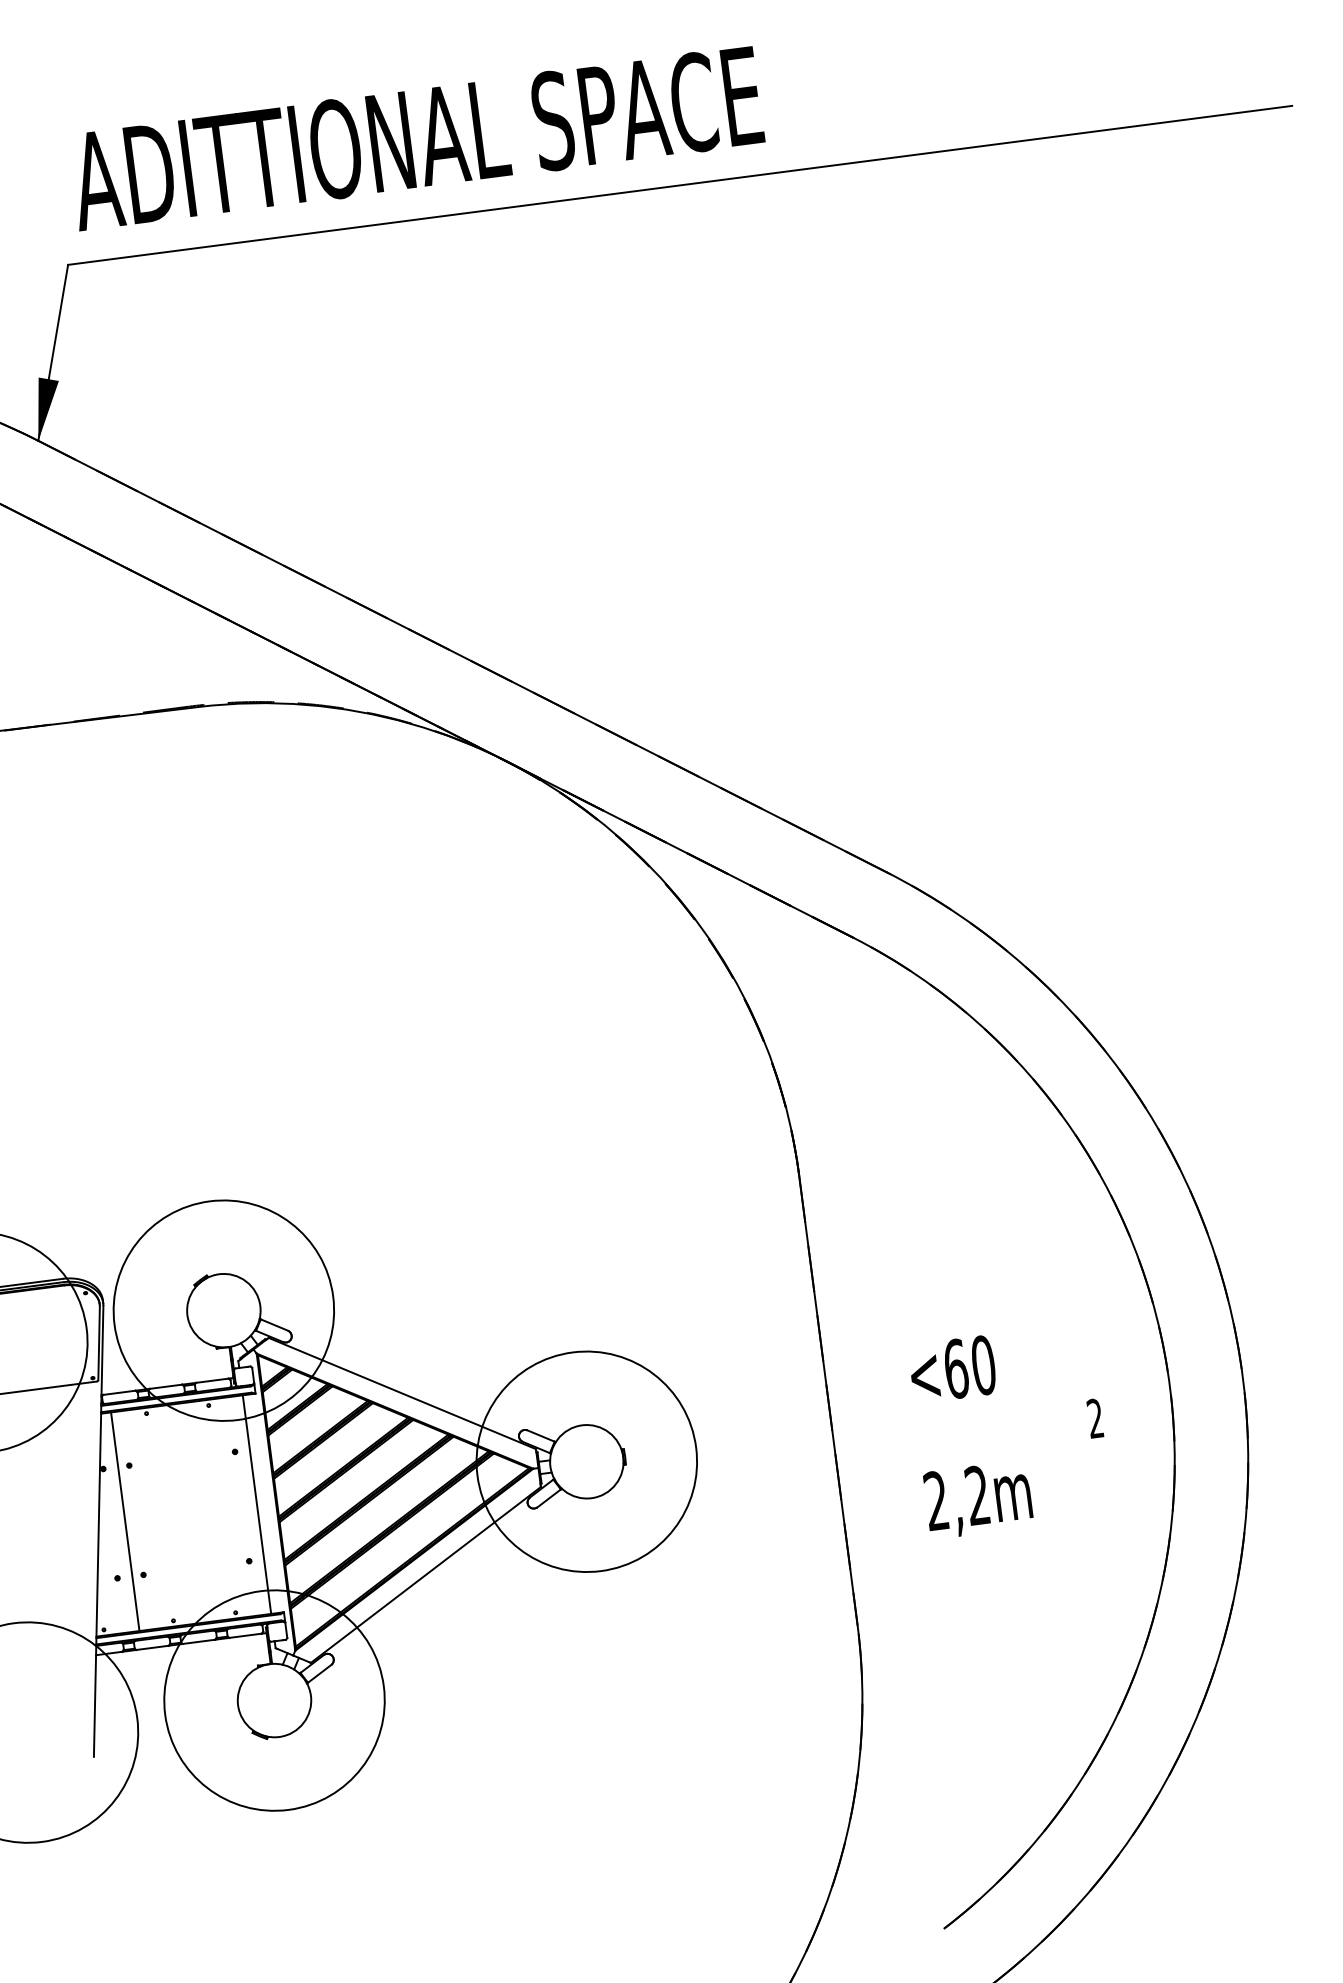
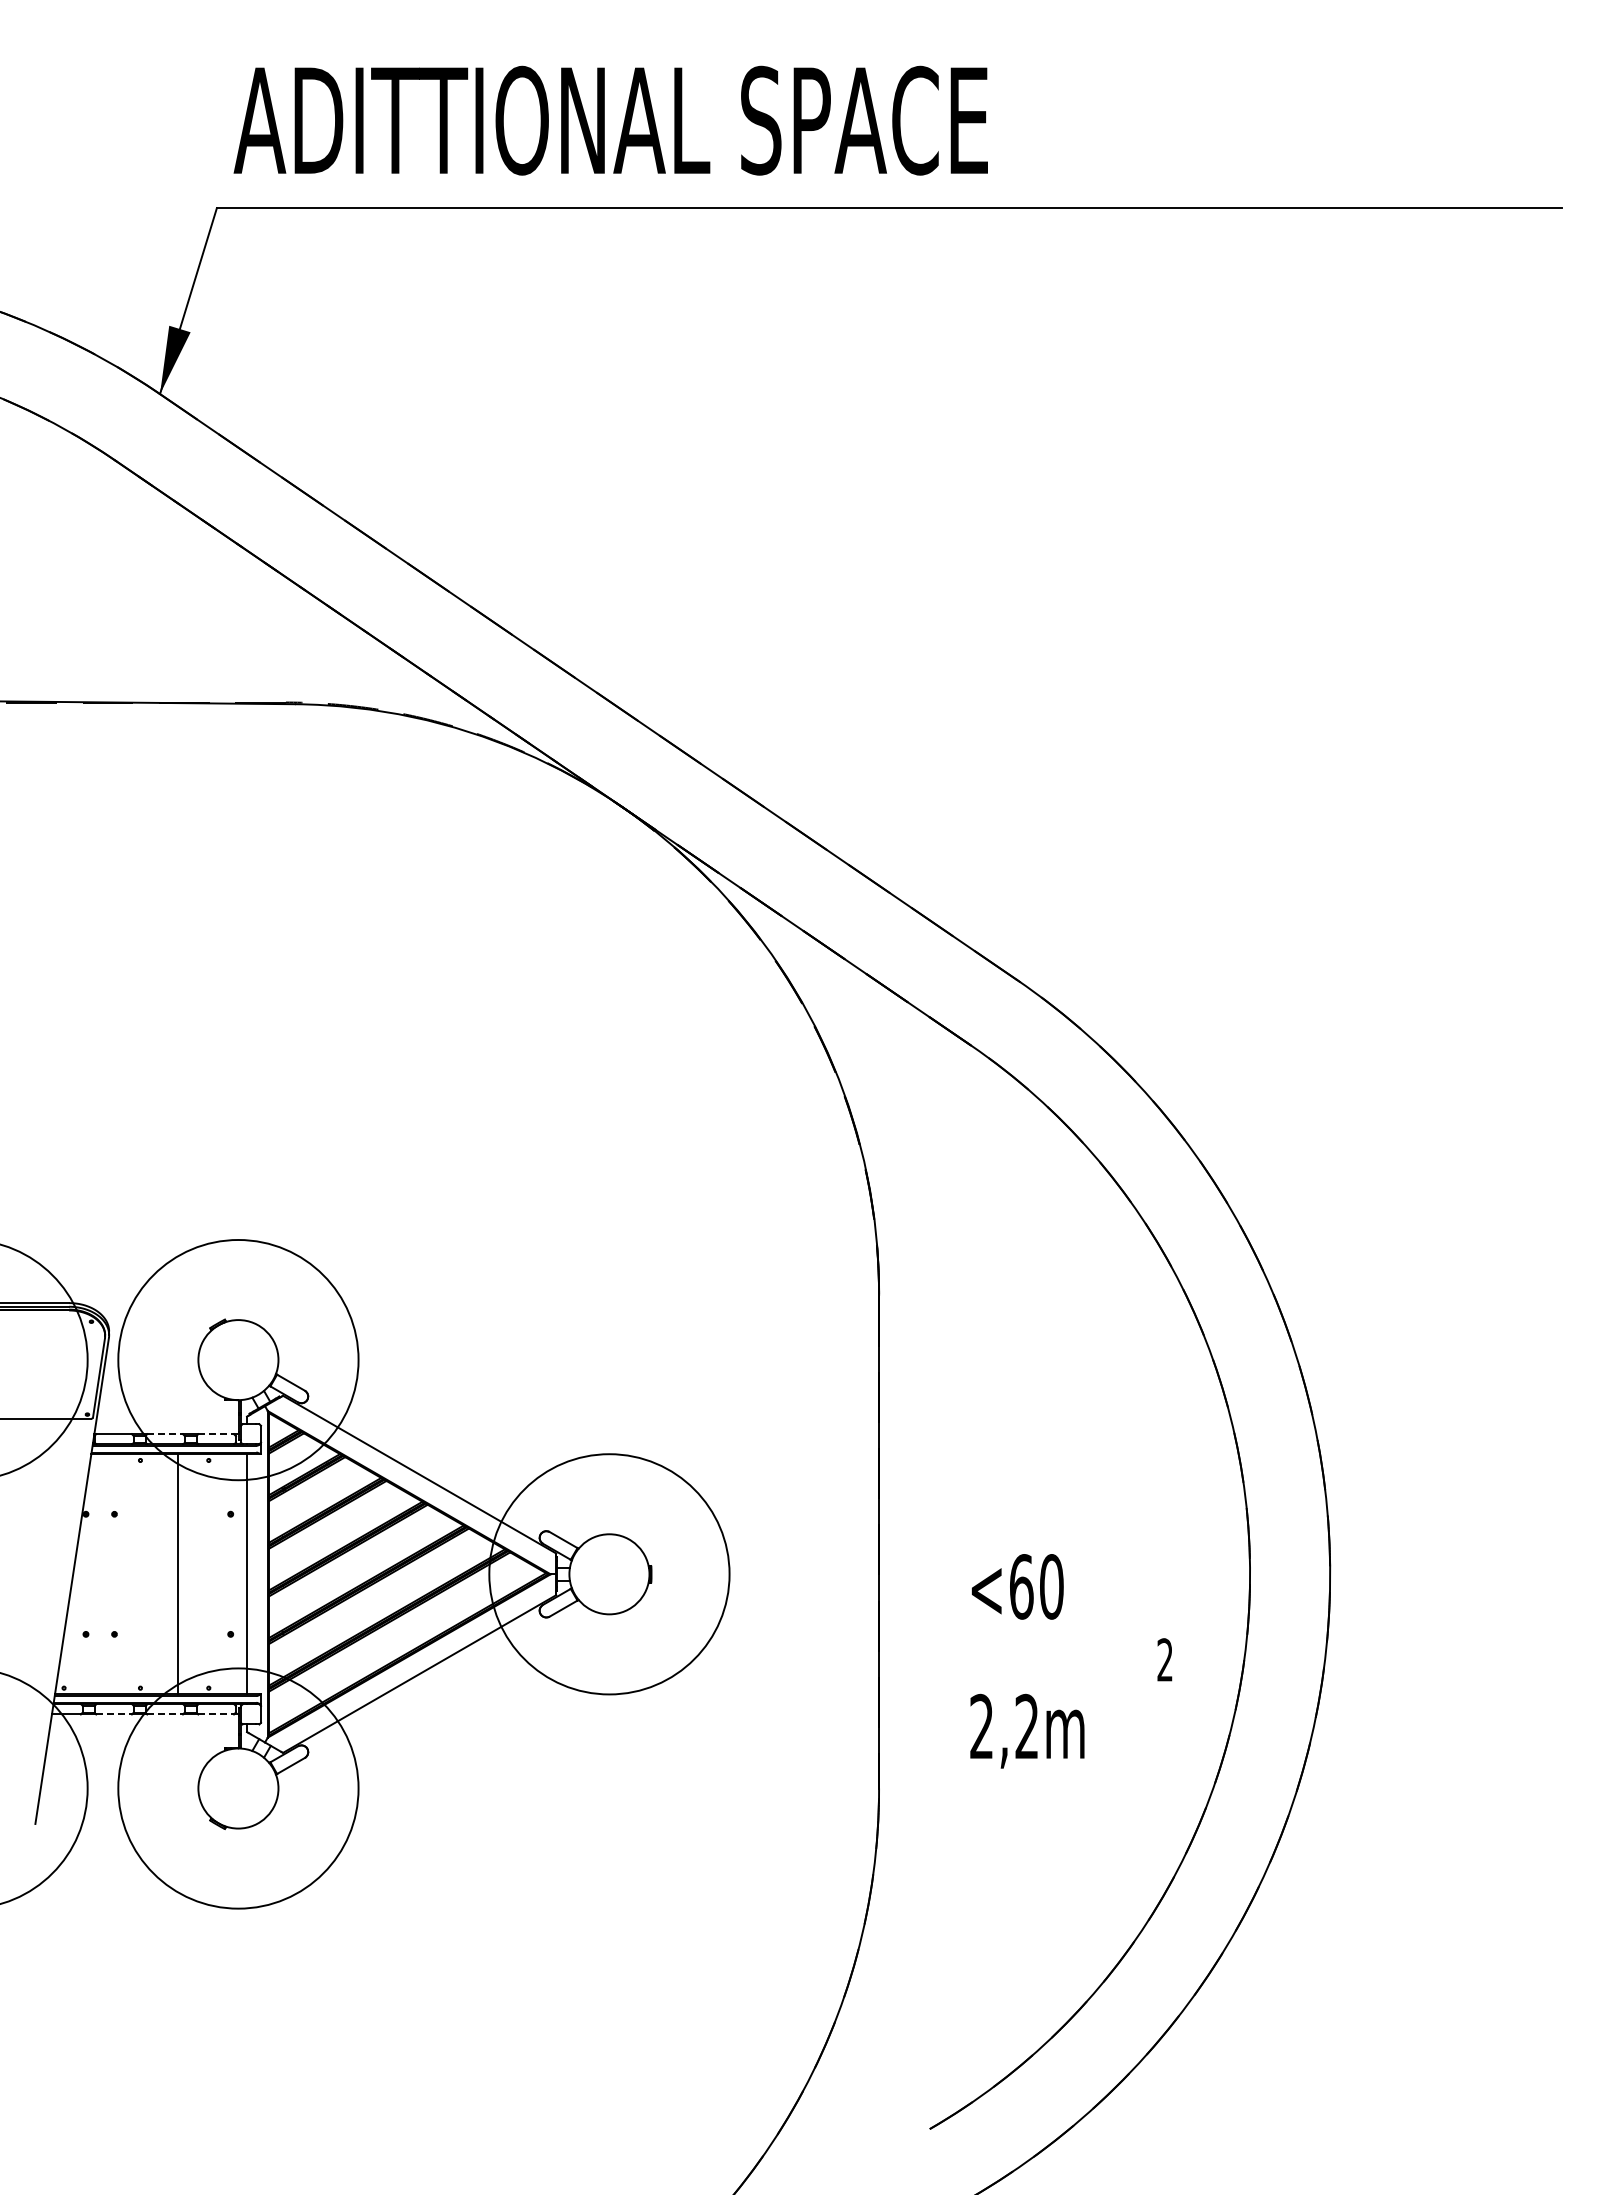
line: (212, 1380) -> (216, 1434), solid -> dashed
line: (166, 1387) -> (165, 1434), solid -> dashed
text: (1010, 1430) -> (1071, 1661), moved
line: (125, 1521) -> (178, 1574), moved
line: (245, 1635) -> (216, 1714), solid -> dashed
line: (199, 1641) -> (165, 1714), solid -> dashed
line: (152, 1647) -> (114, 1714), solid -> dashed

